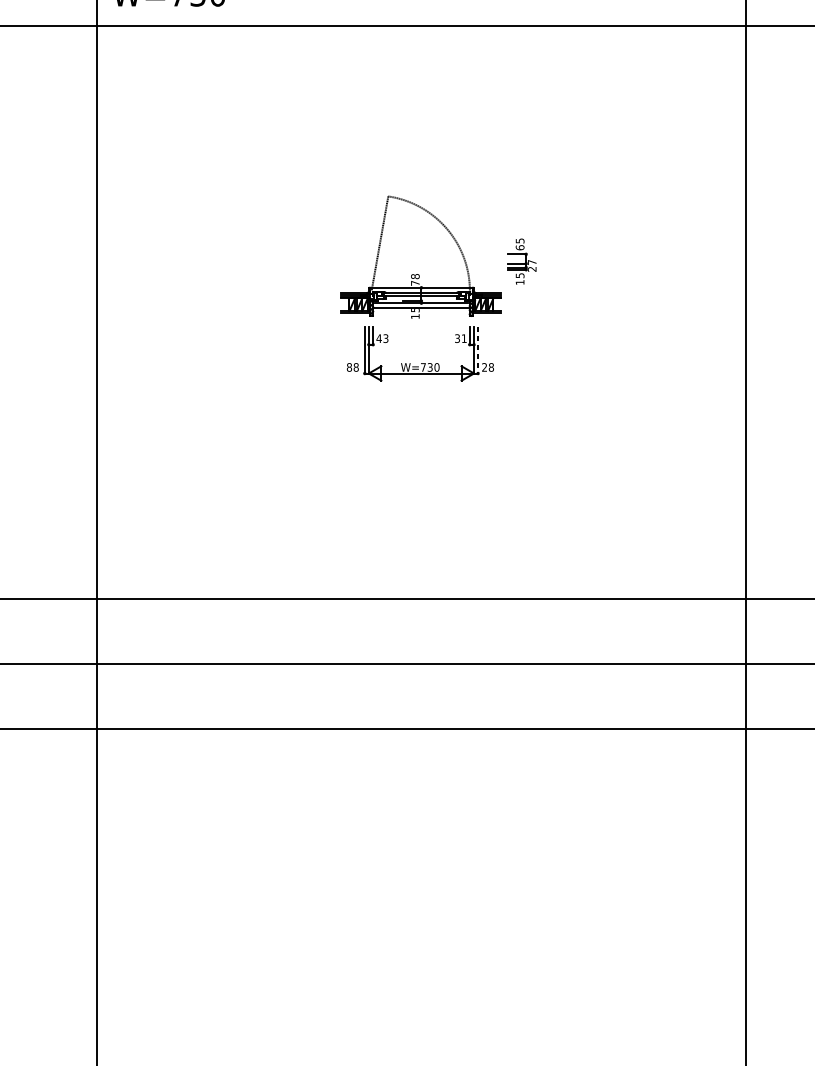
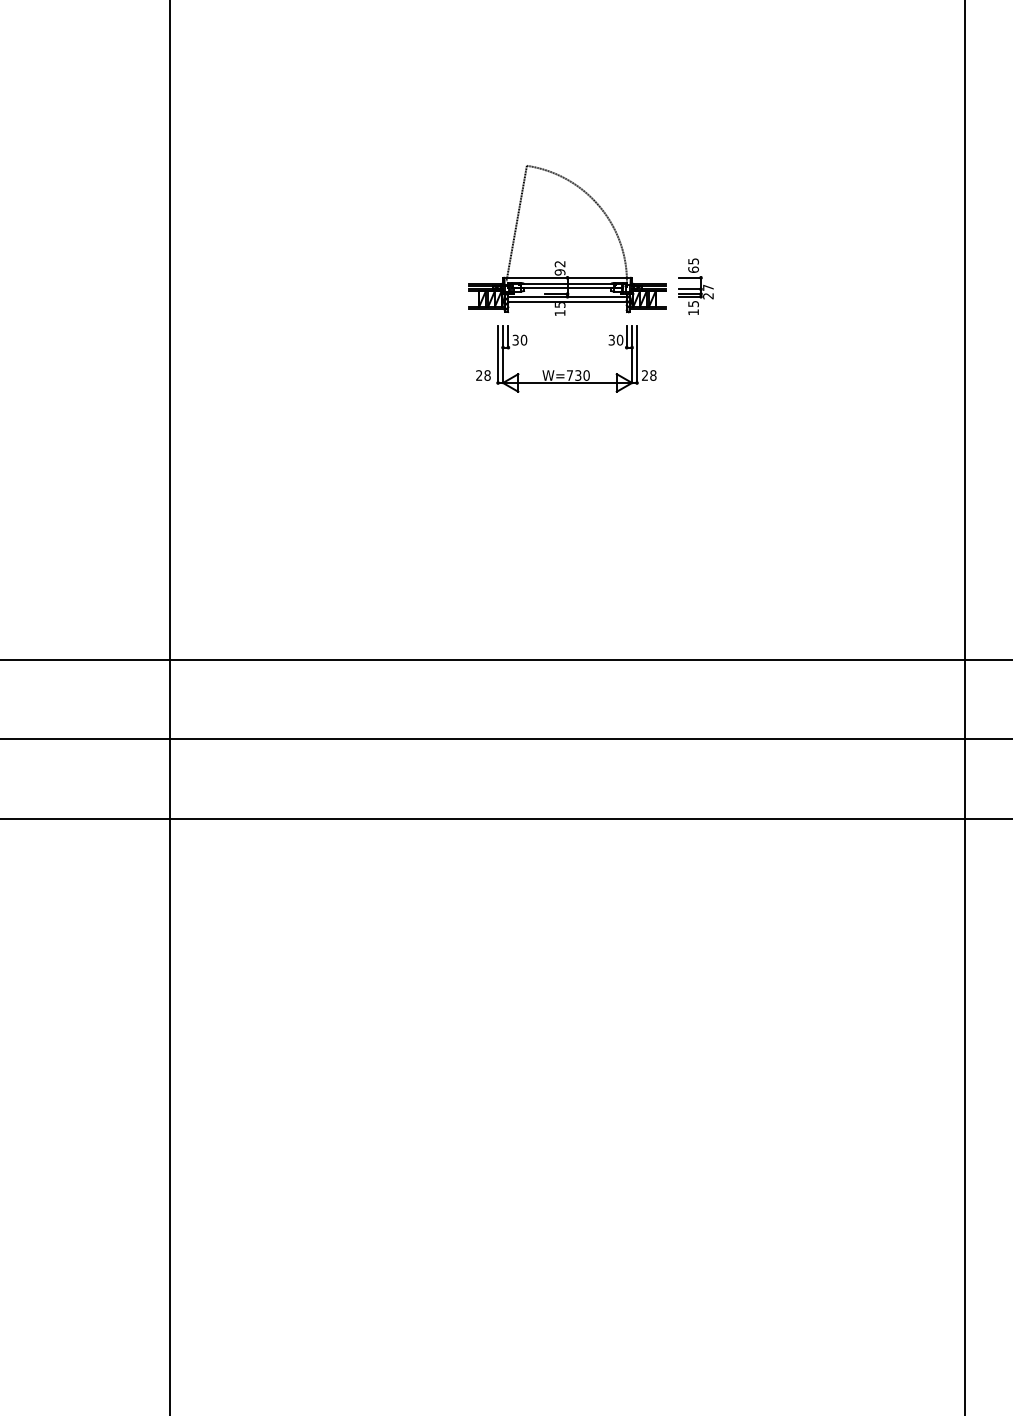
part: (521, 261) -> (695, 286), moved
text: (414, 279) -> (559, 267), 78 -> 92
text: (382, 338) -> (519, 339), 43 -> 30
text: (463, 338) -> (619, 339), 31 -> 30
line: (478, 350) -> (637, 354), dashed -> solid
text: (349, 367) -> (479, 375), 88 -> 28

